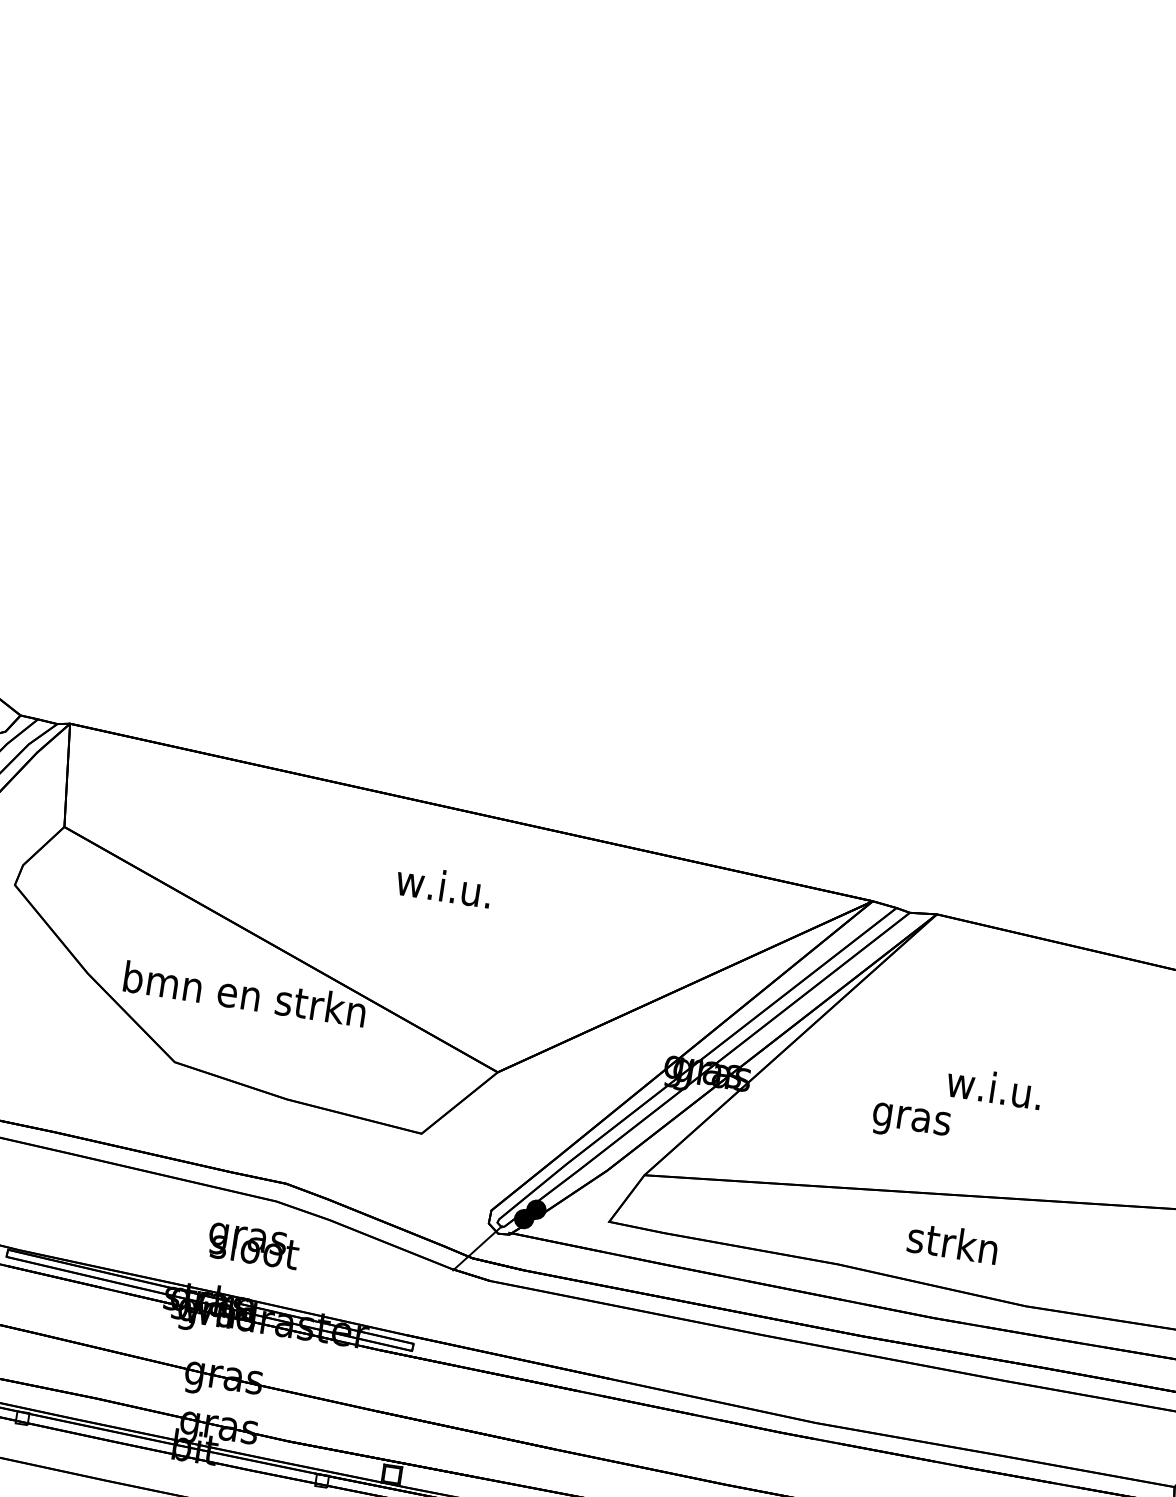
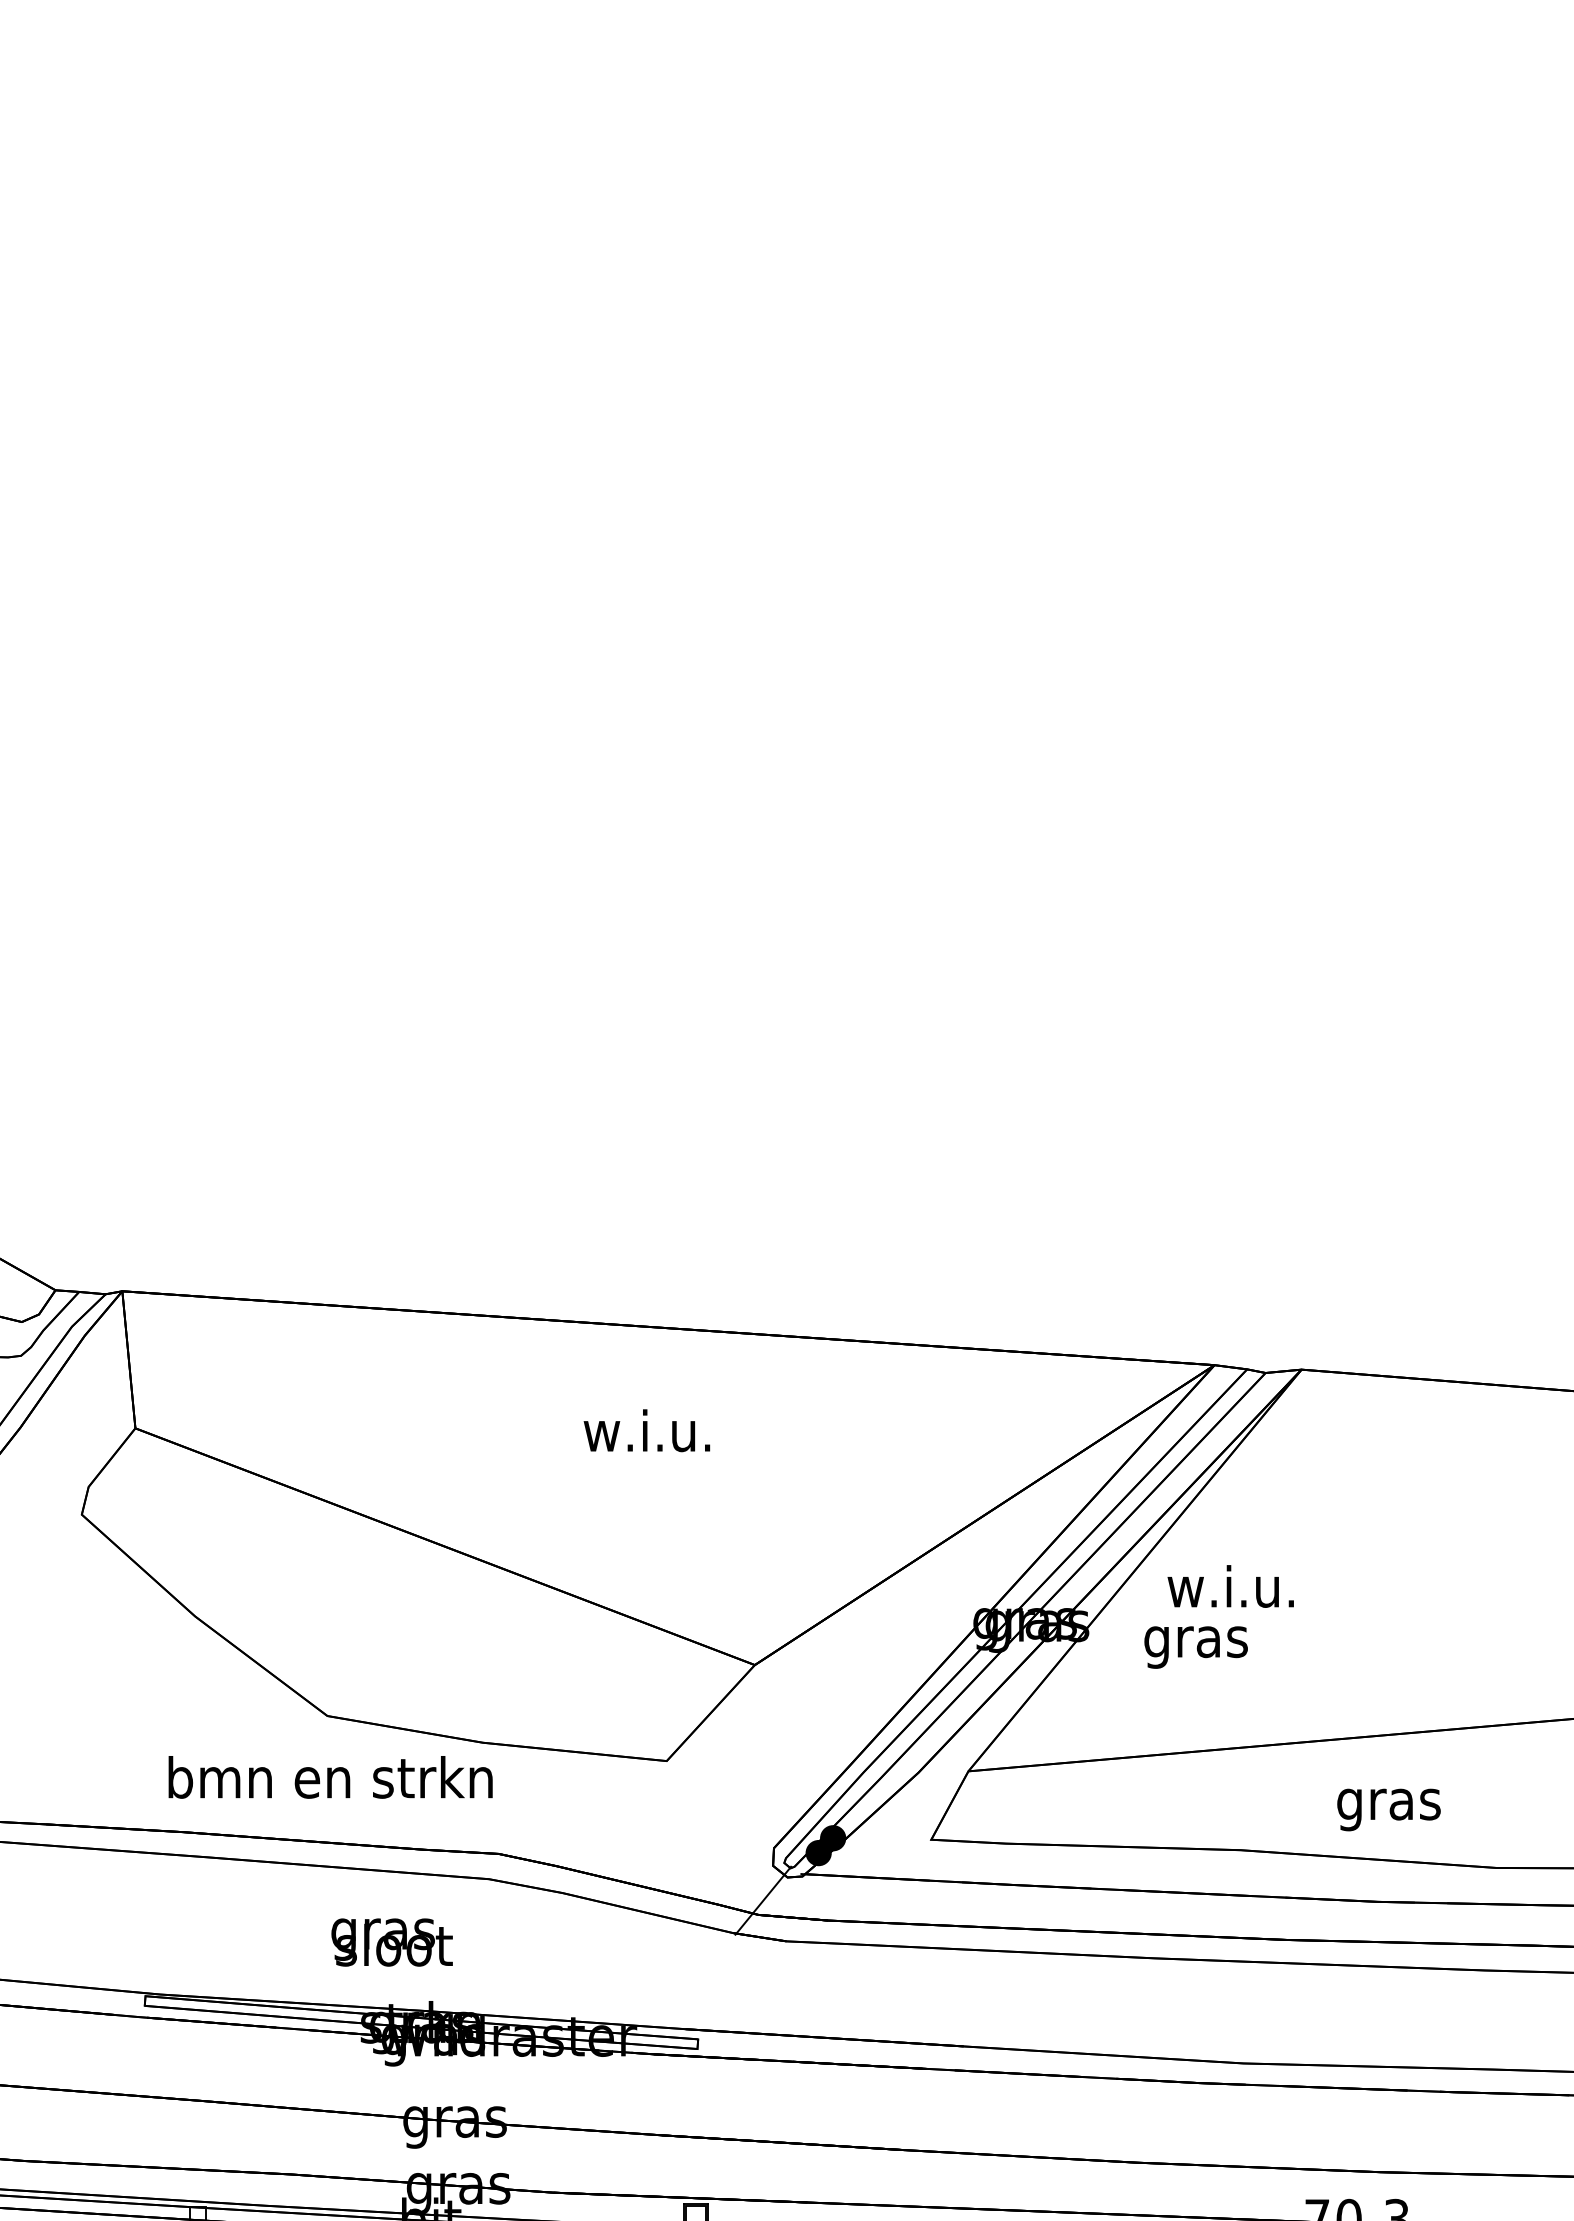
text: (245, 994) -> (330, 1777), moved
text: (994, 1087) -> (1230, 1586), moved
text: (910, 1122) -> (1195, 1647), moved
text: (253, 1246) -> (391, 1942), moved
text: (951, 1246) -> (1387, 1804), strkn -> gras

